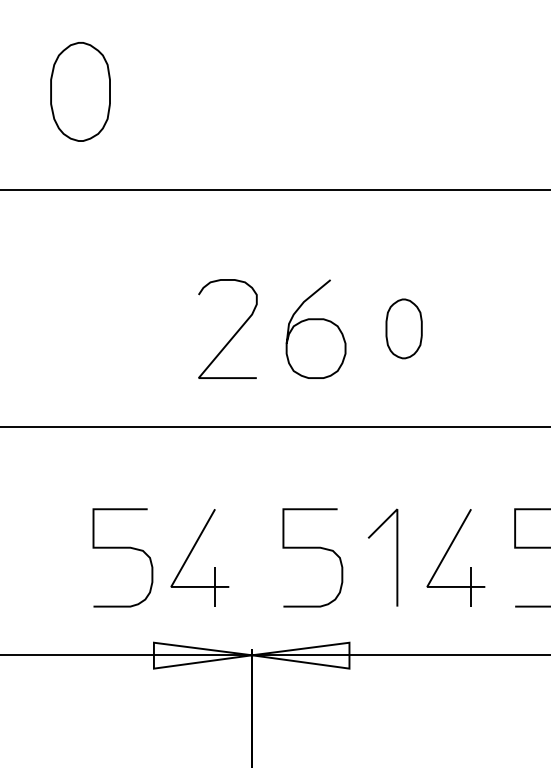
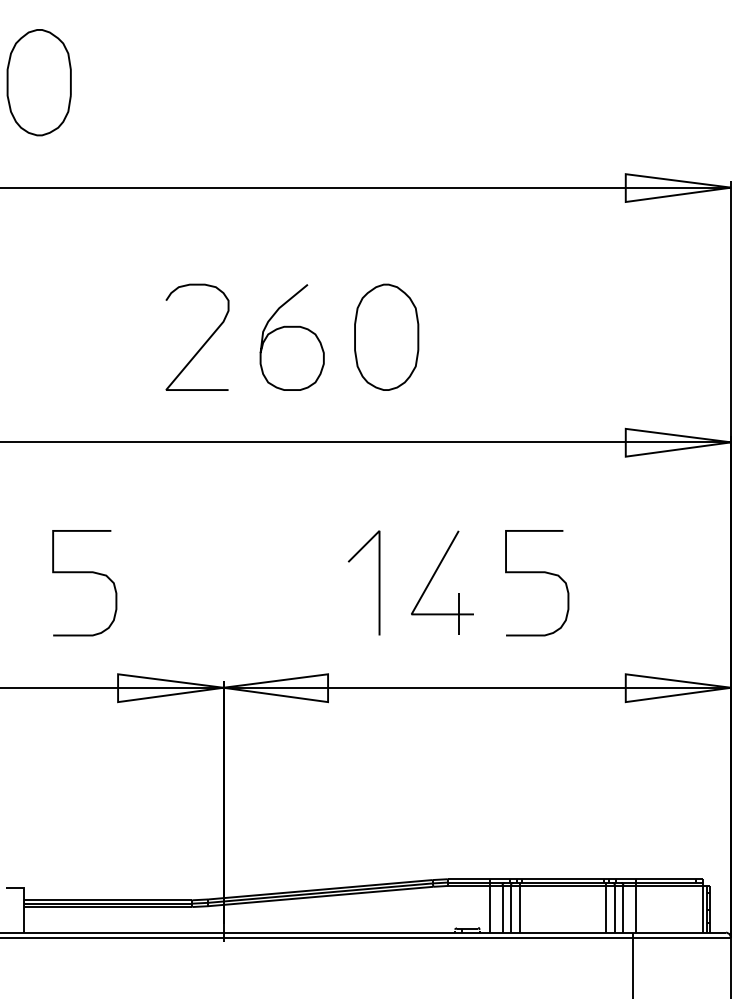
part: (403, 328) -> (386, 336), size x1.67
curve: (312, 548) -> (288, 573), removed
part: (192, 551) -> (159, 576), removed

